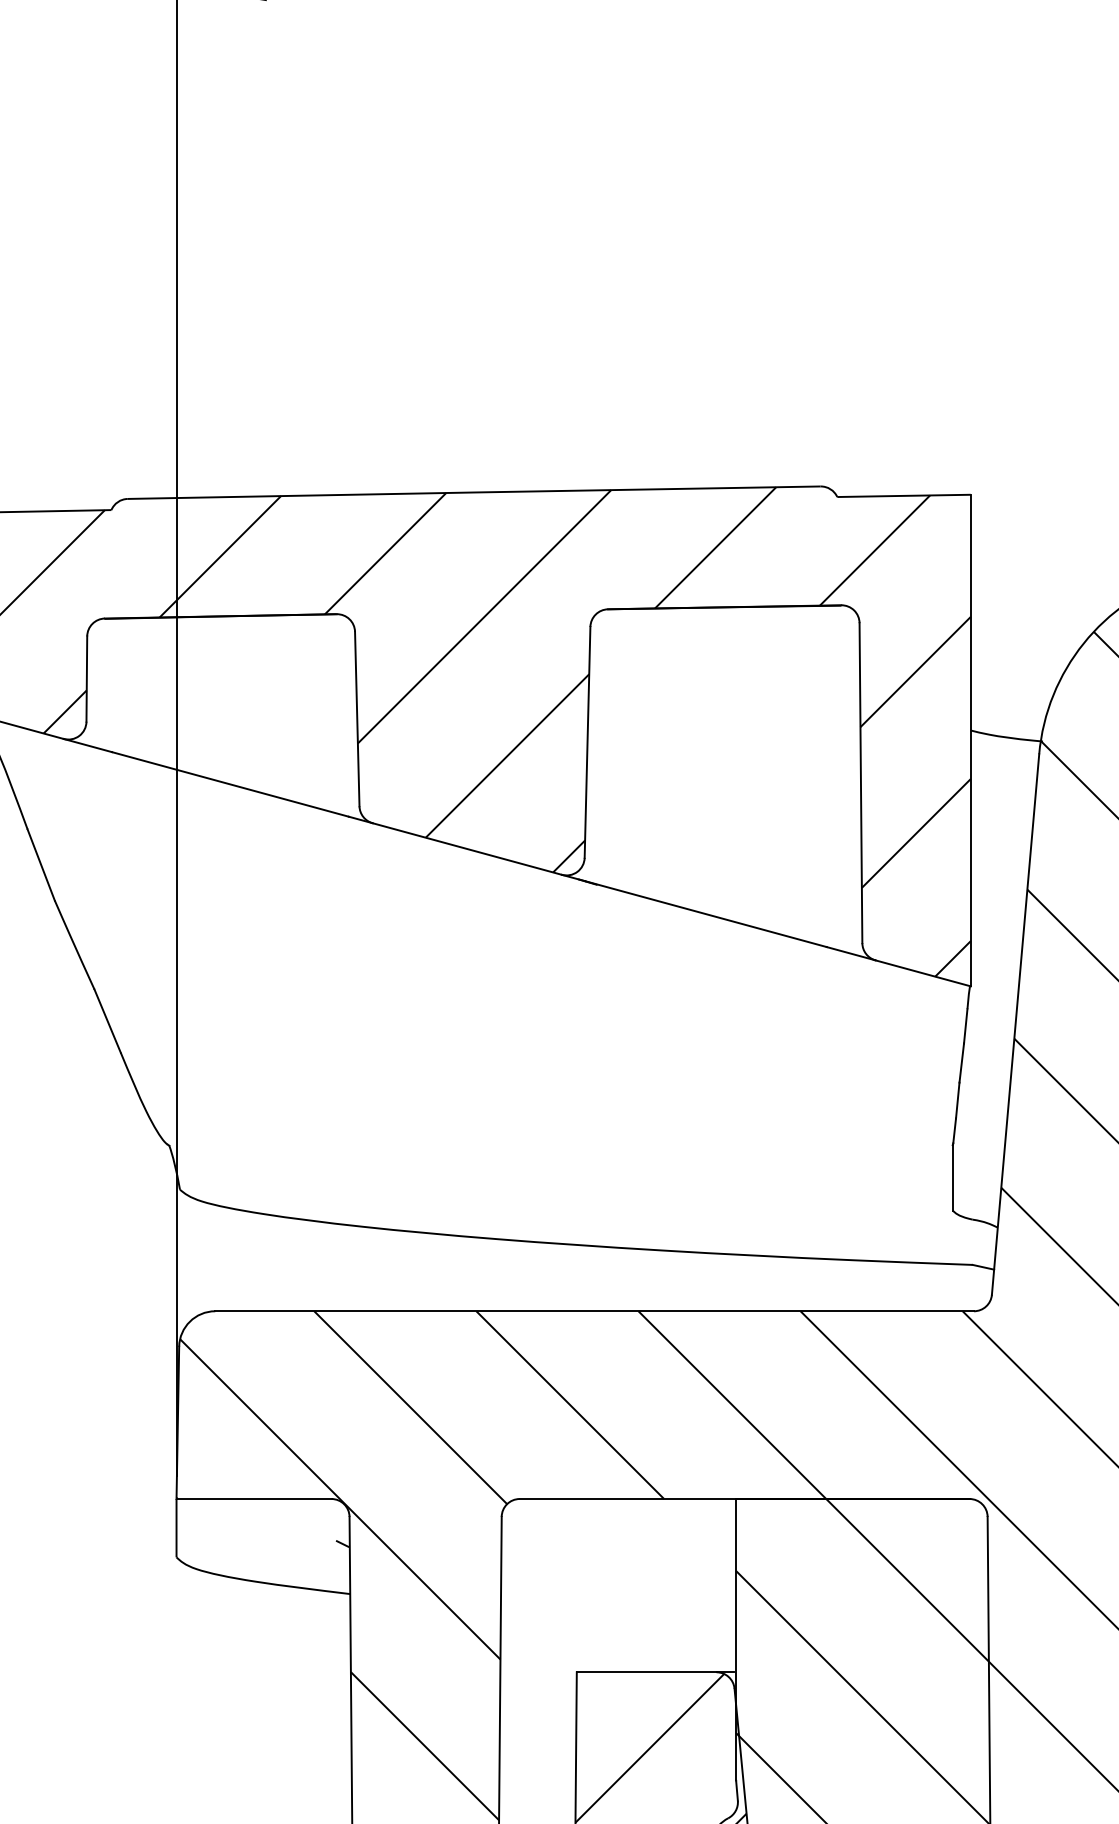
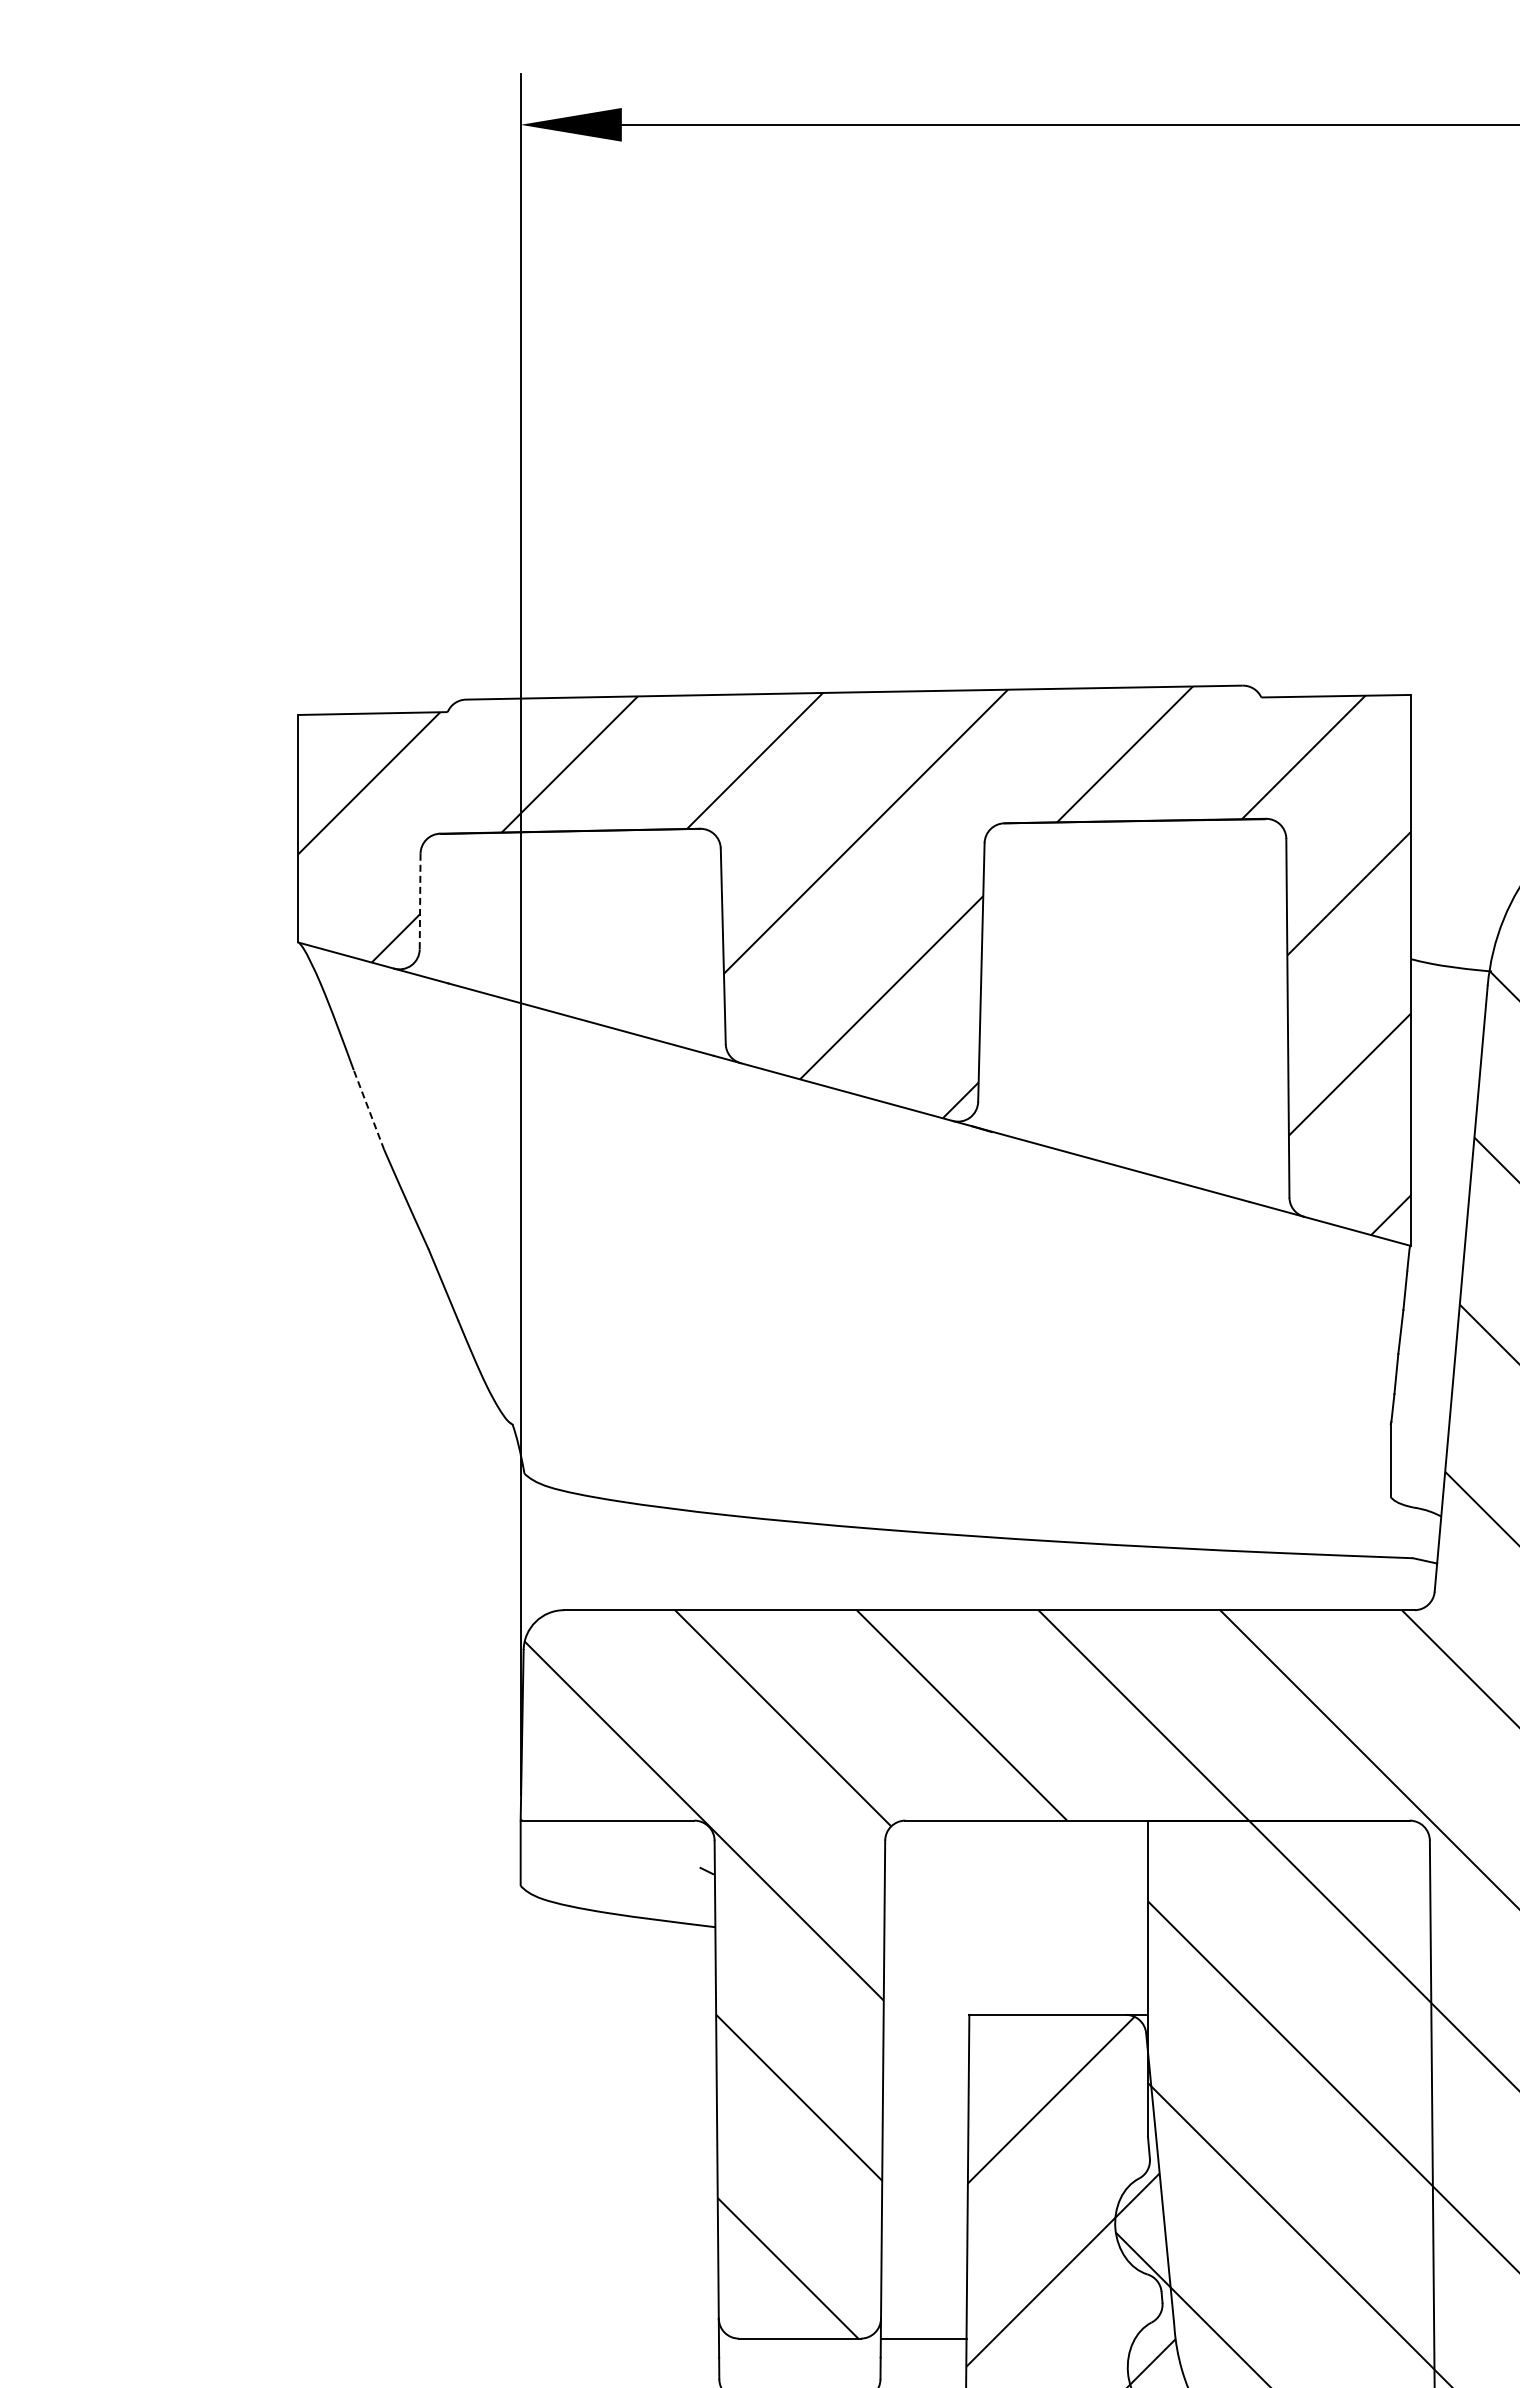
line: (87, 679) -> (420, 901), solid -> dashed
line: (41, 865) -> (369, 1110), solid -> dashed

